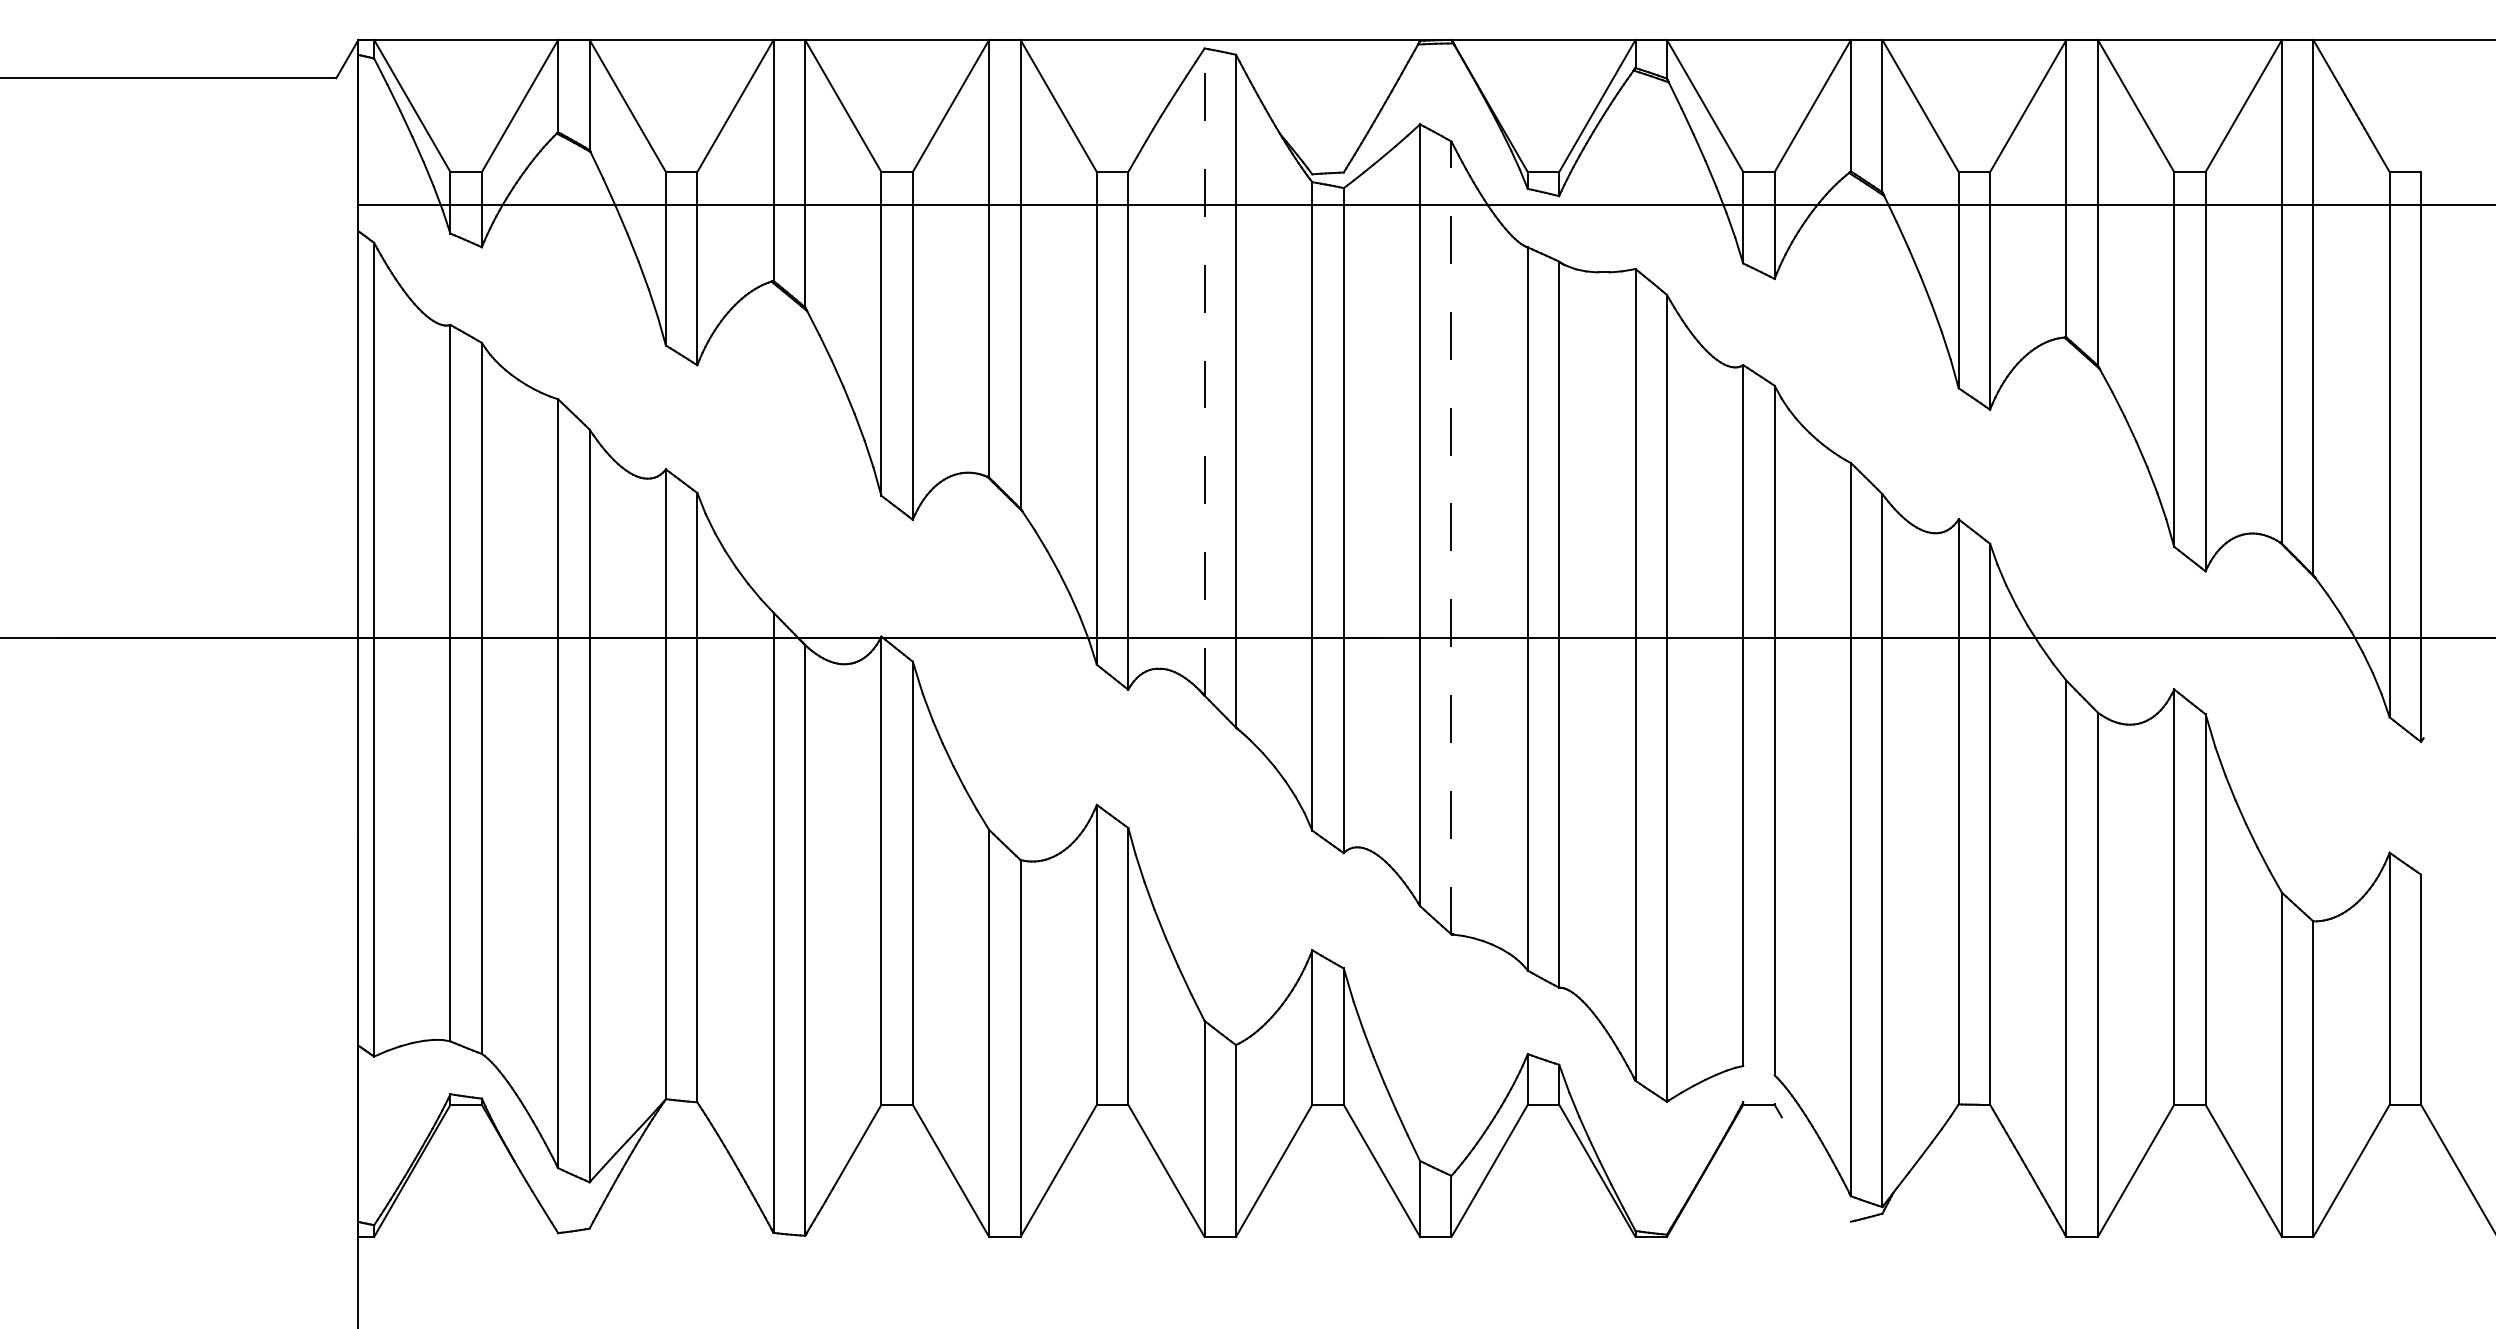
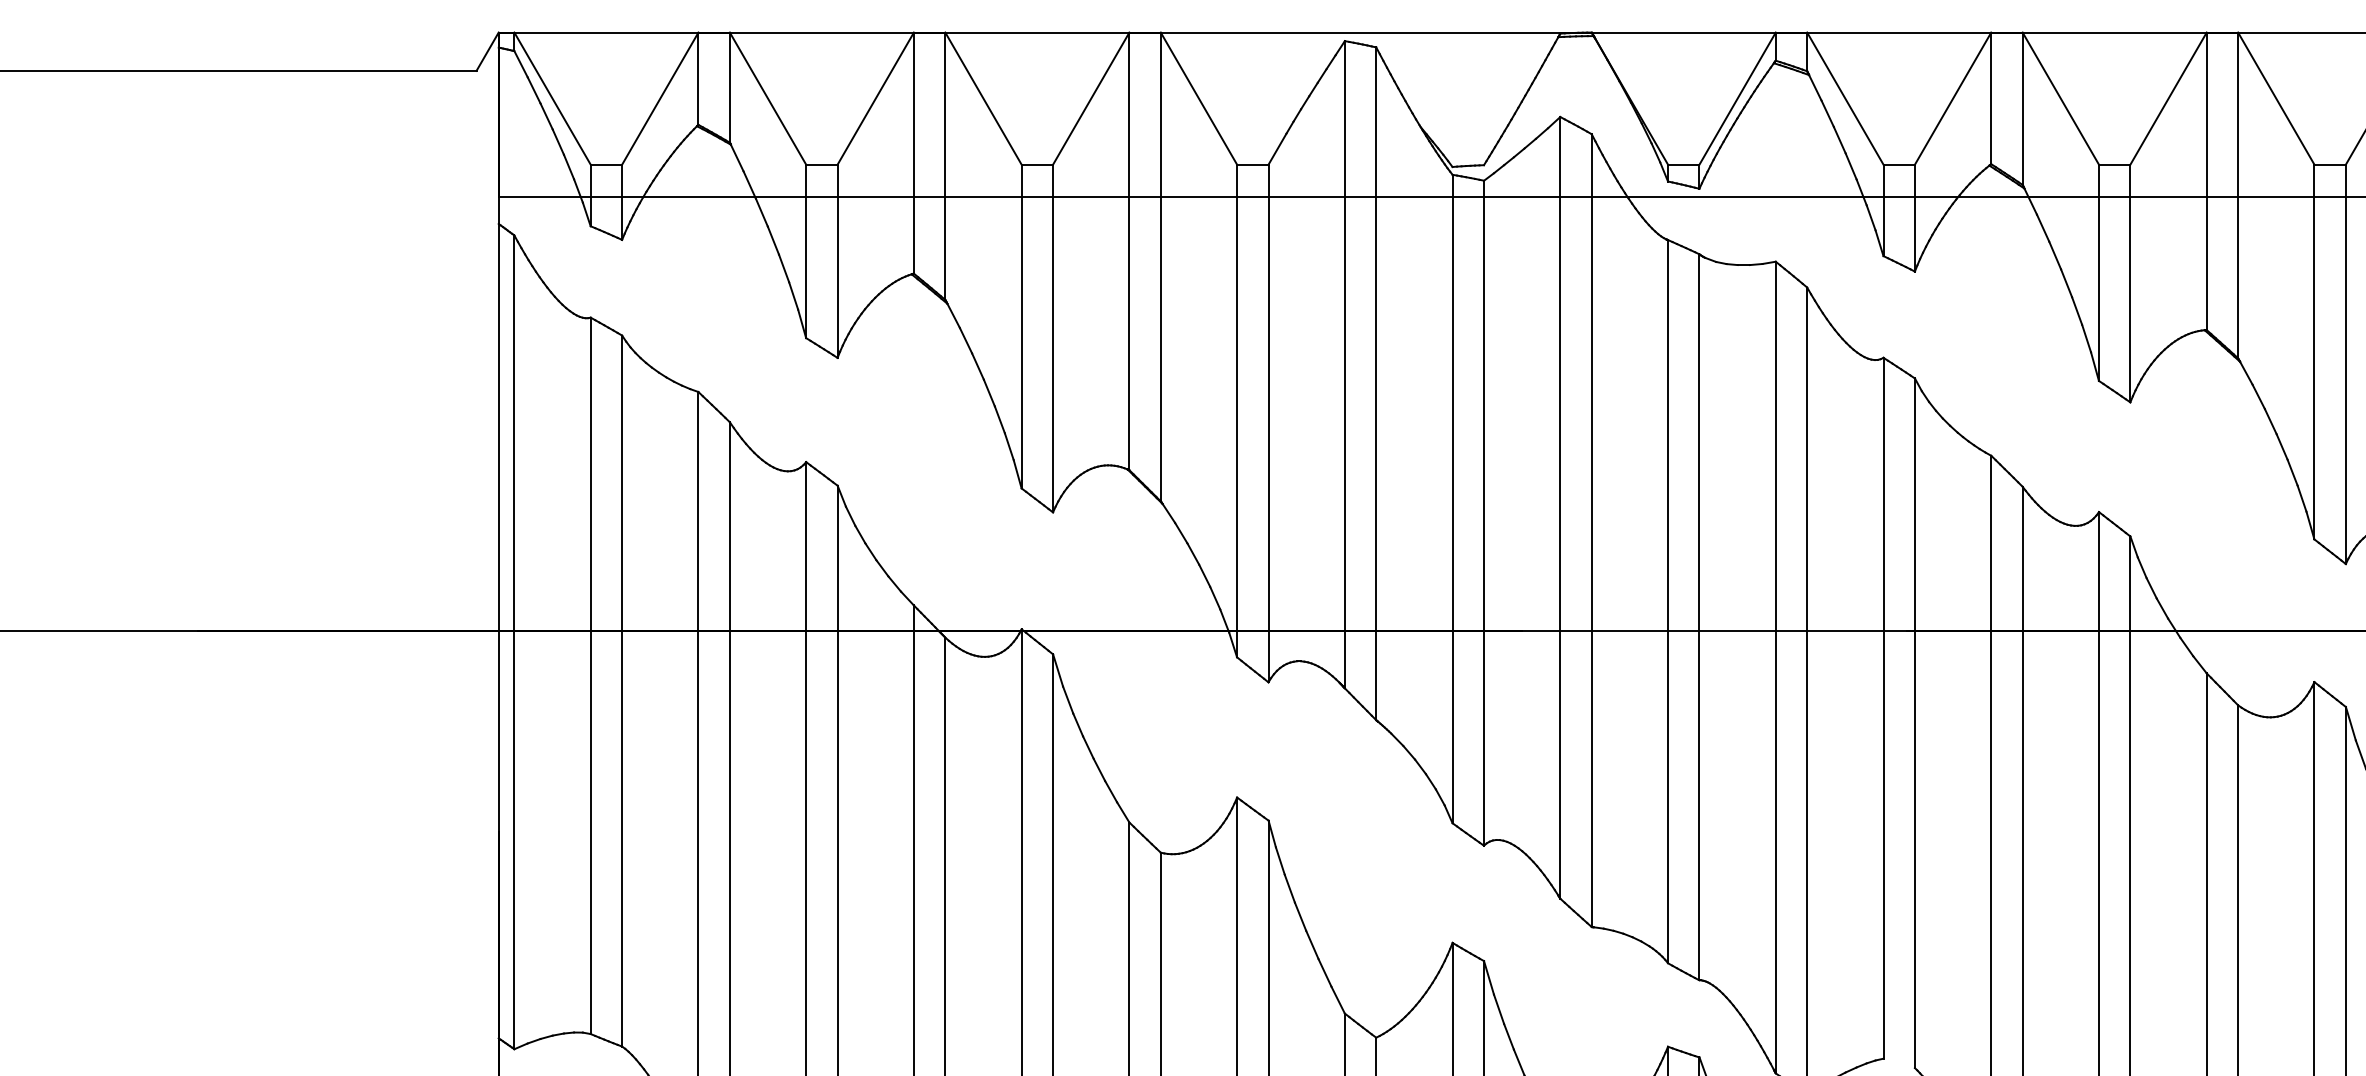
line: (1204, 372) -> (1344, 365), dashed -> solid
line: (1451, 537) -> (1591, 530), dashed -> solid

